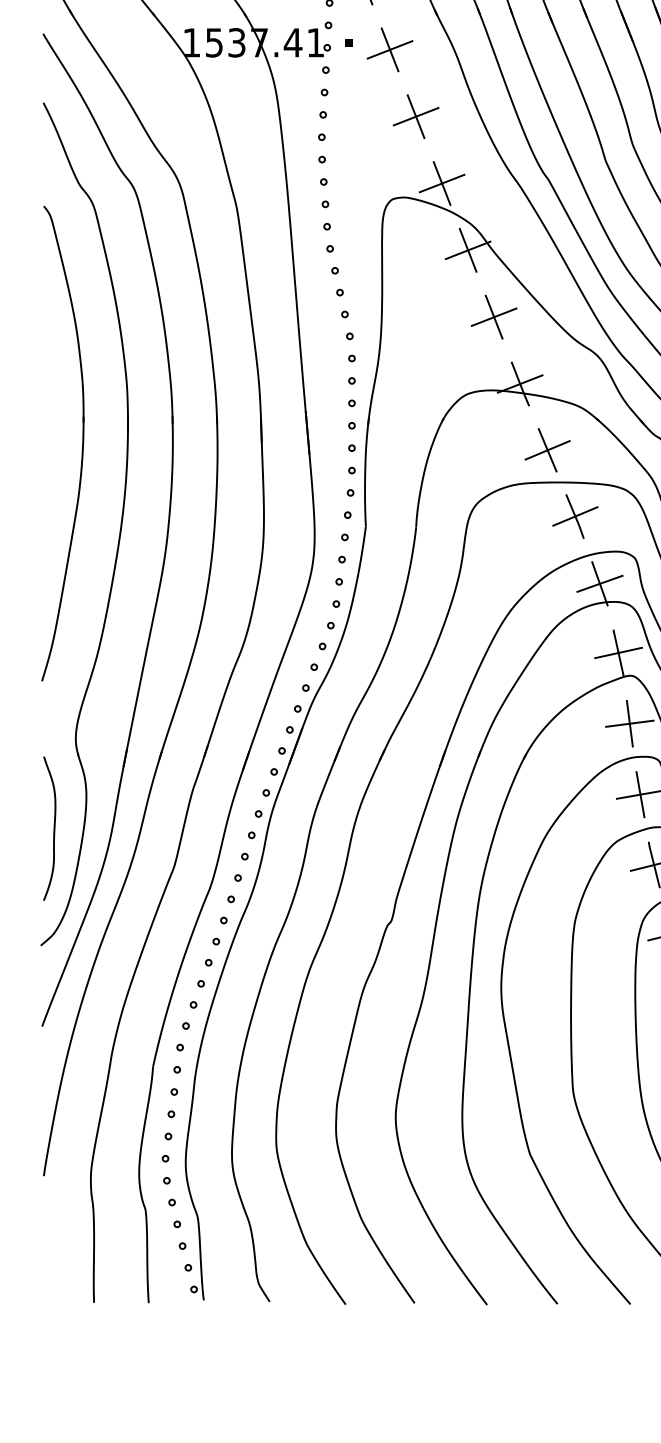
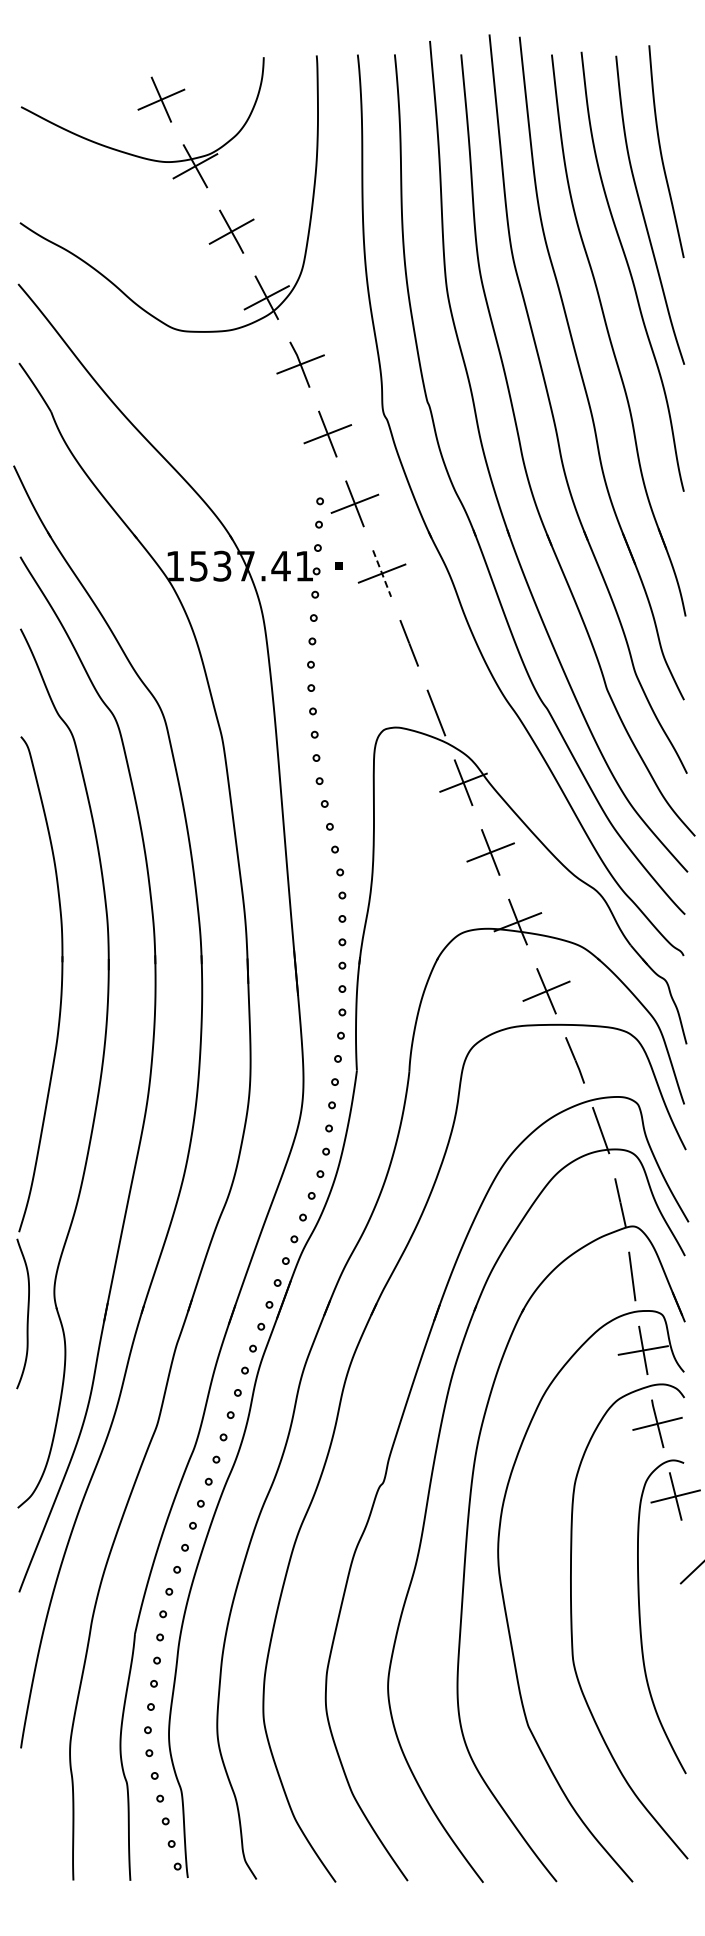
line: (390, 49) -> (382, 573), solid -> dashed
line: (416, 116) -> (409, 643), removed
line: (442, 183) -> (436, 712), removed
line: (575, 515) -> (575, 1059), removed
line: (599, 583) -> (600, 1130), removed
line: (618, 652) -> (620, 1202), removed
line: (629, 723) -> (631, 1276), removed
curve: (53, 828) -> (27, 1313), moved

